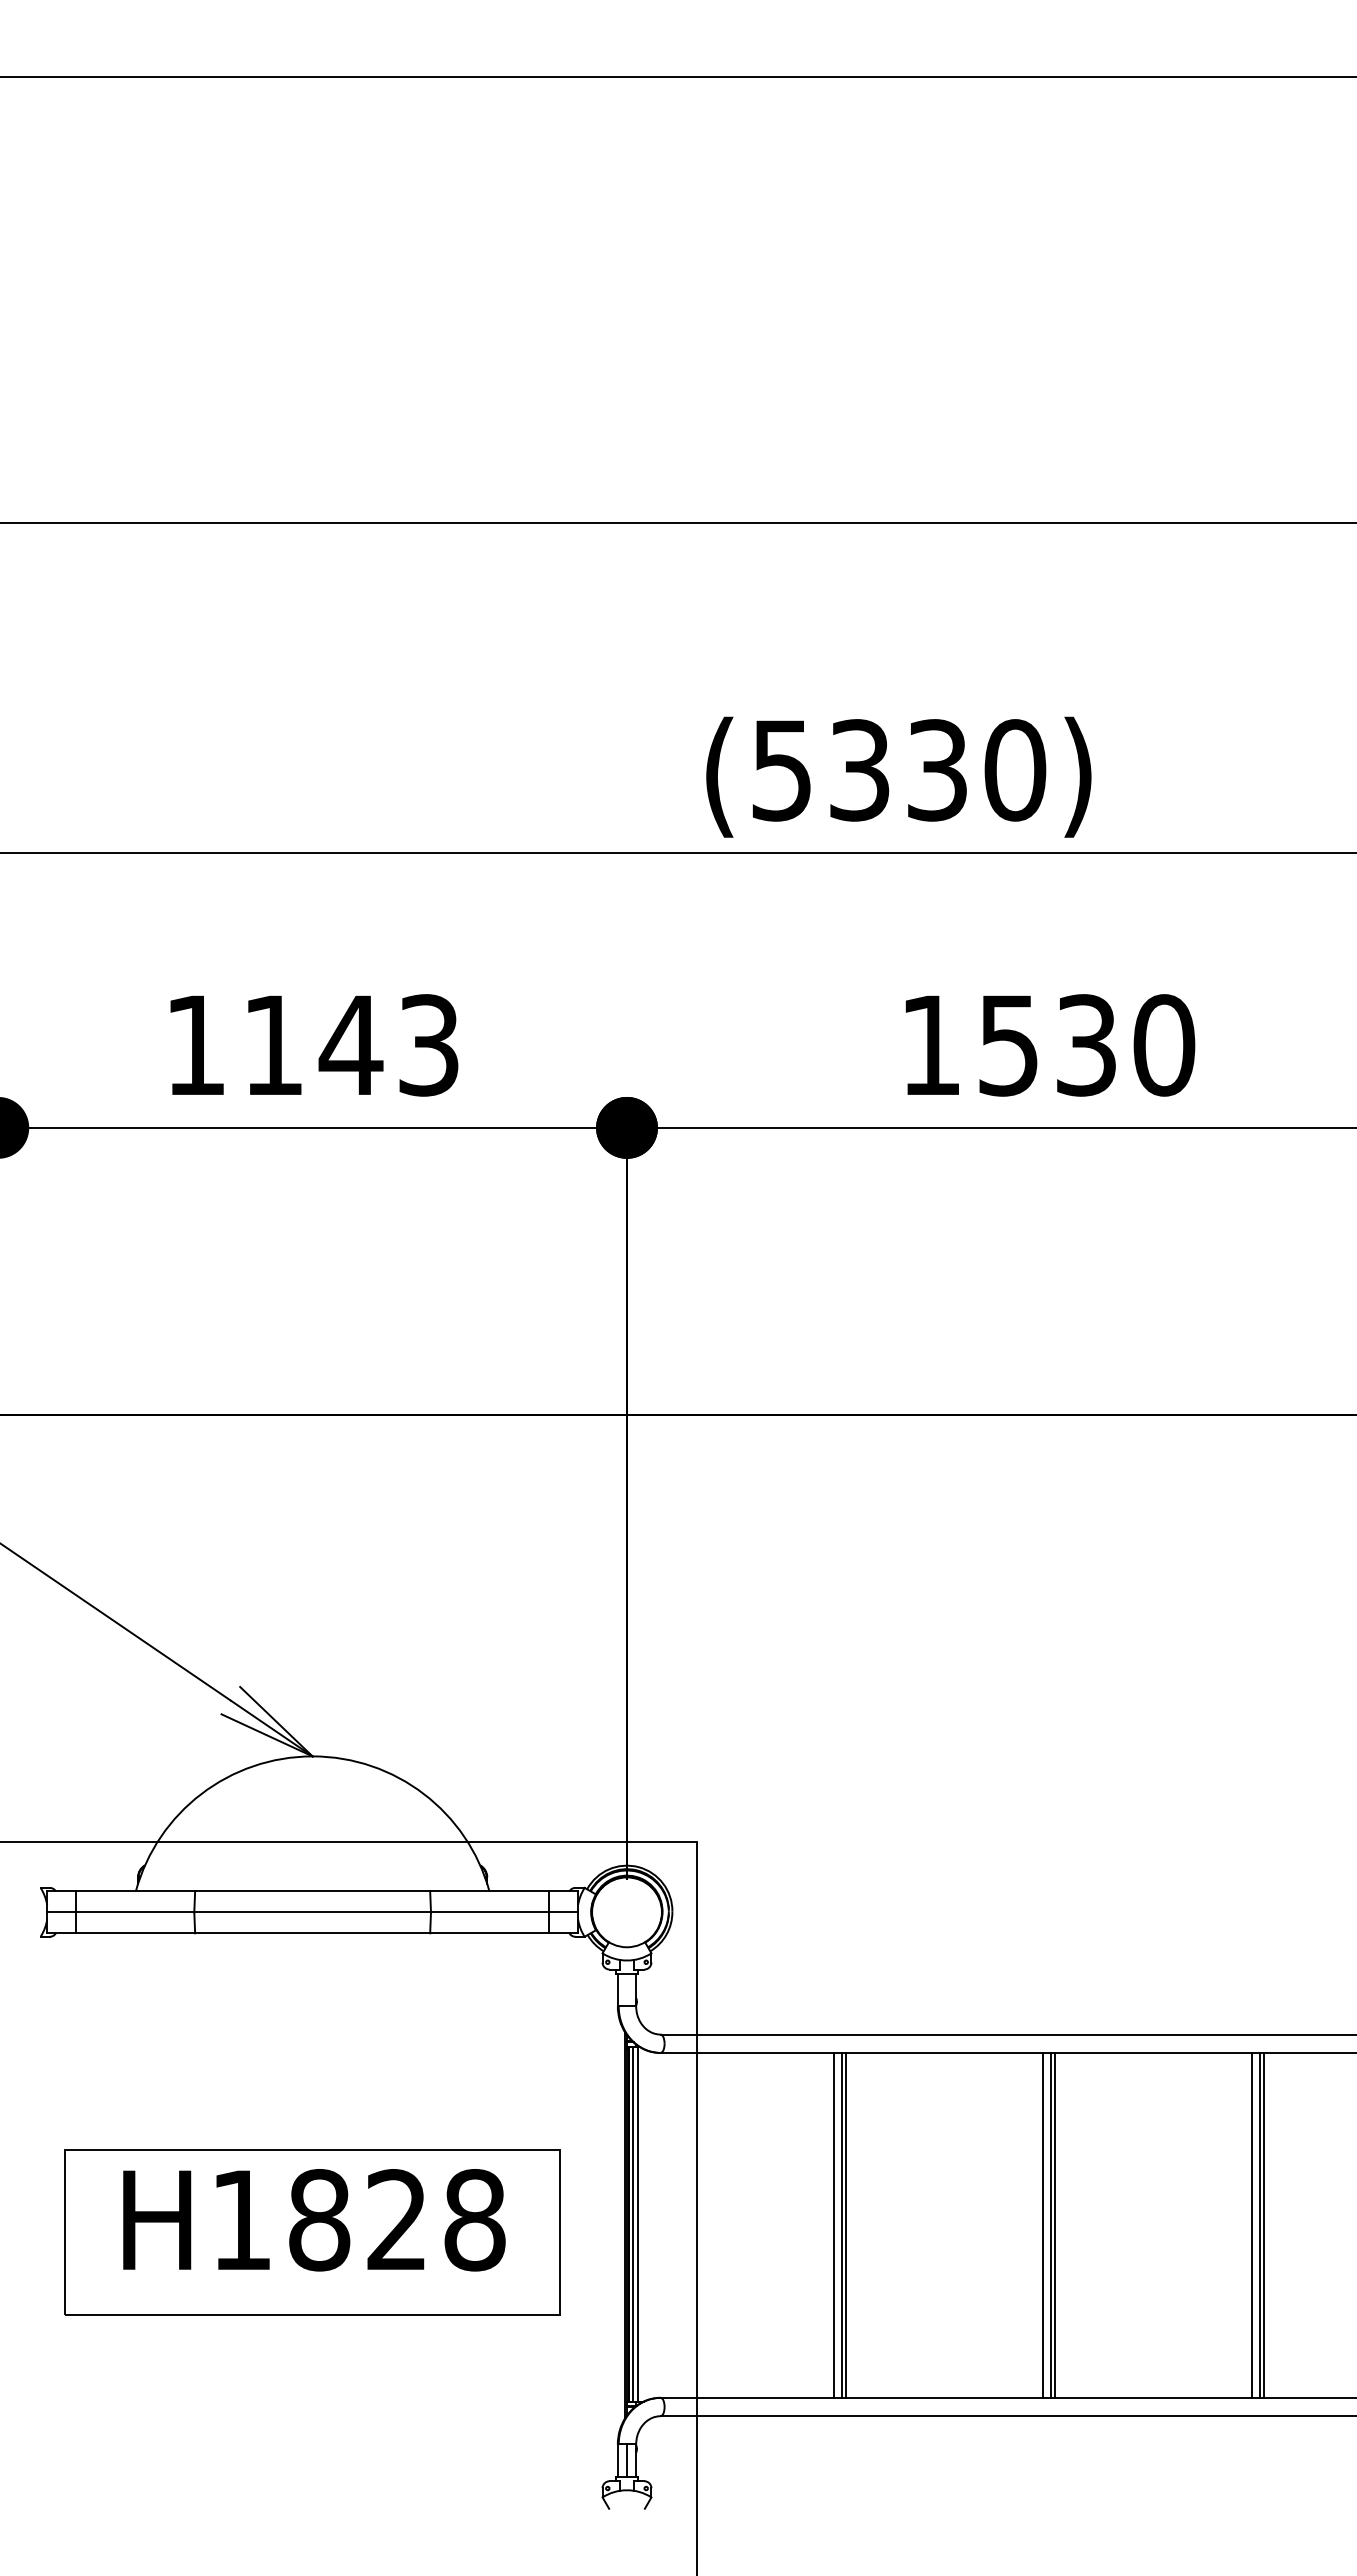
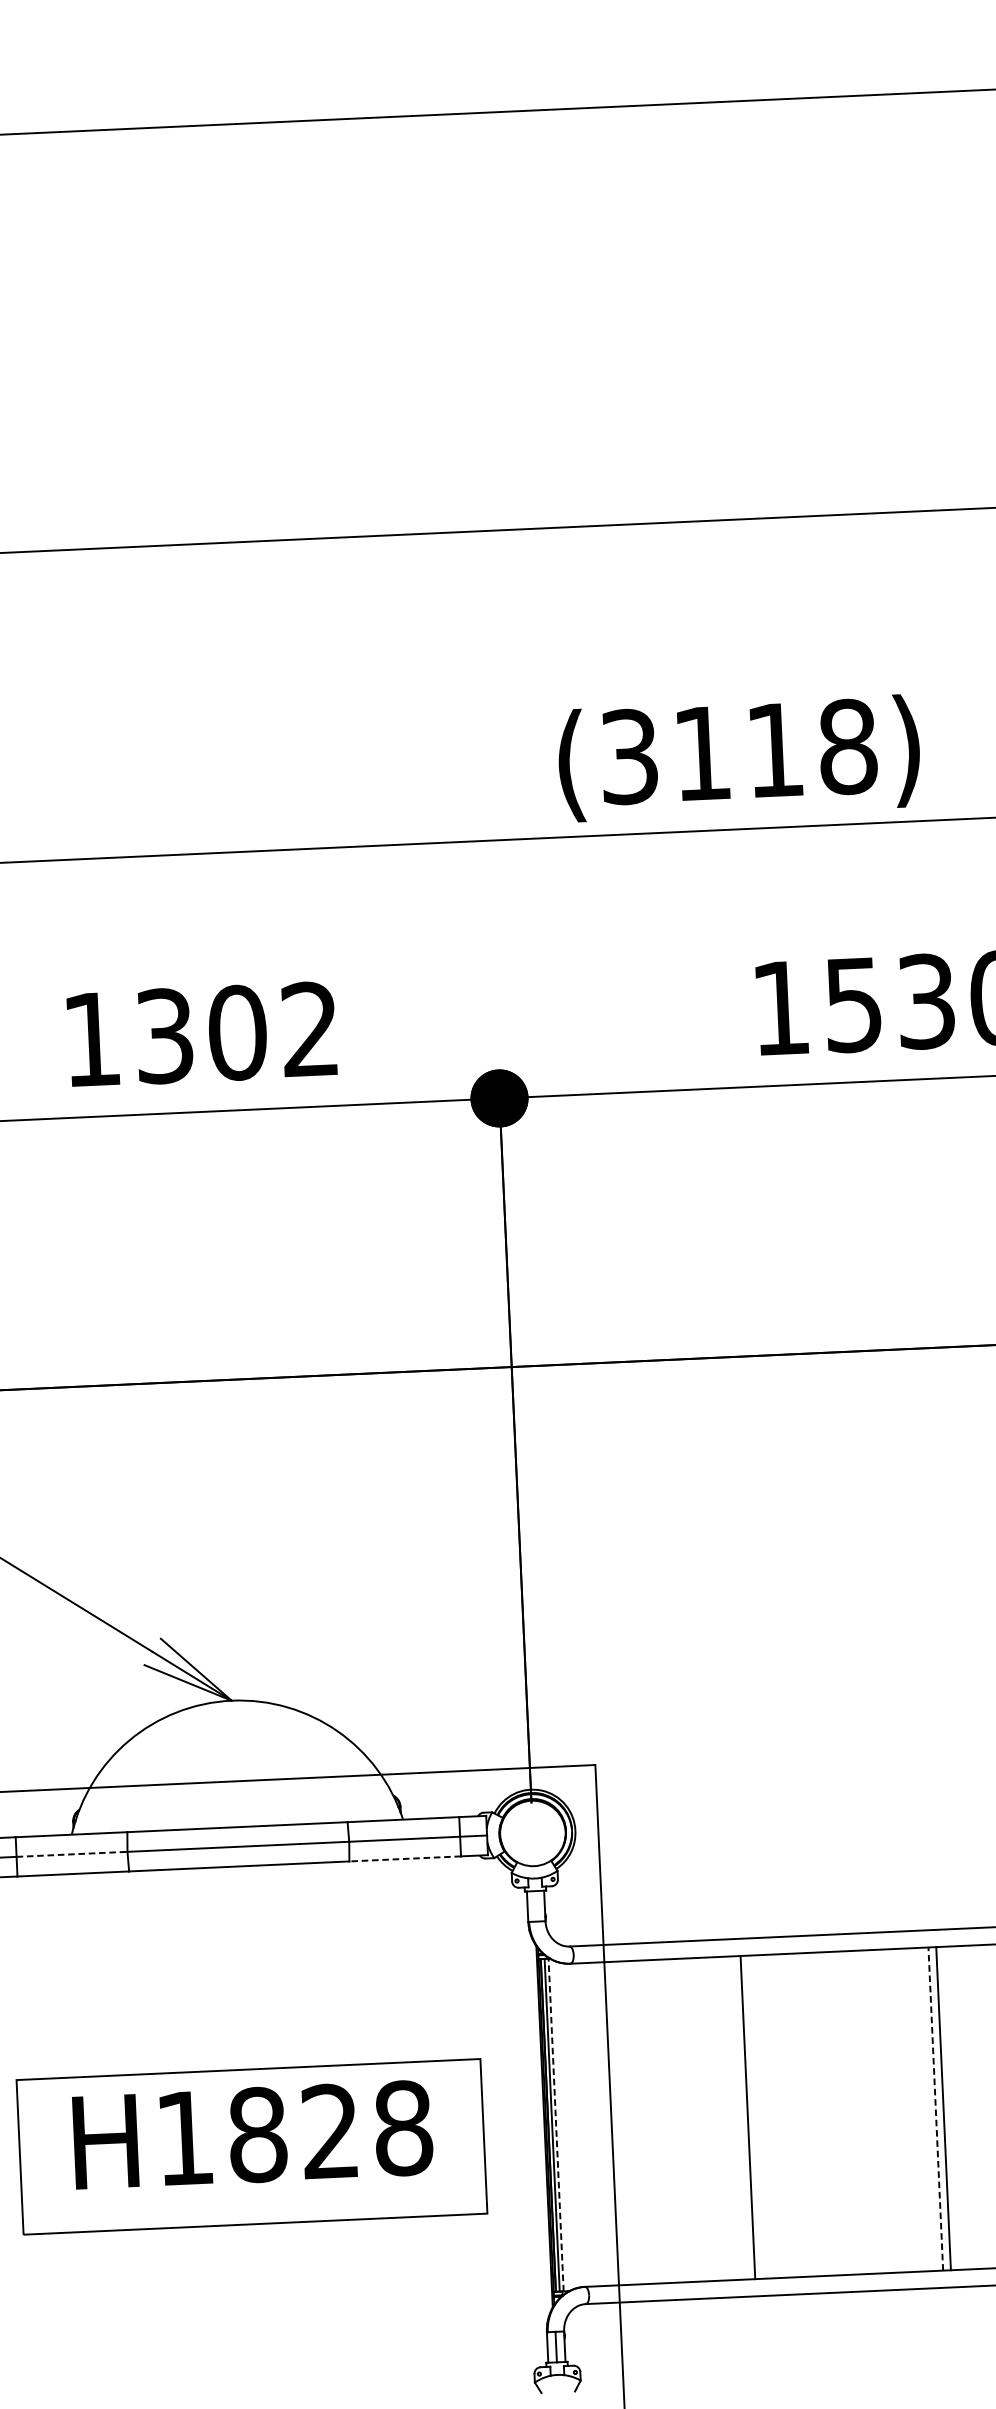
text: (899, 770) -> (739, 752), (5330) -> (3118)
text: (351, 1045) -> (237, 1032), 1143 -> 1302
line: (135, 1912) -> (72, 1854), solid -> dashed
line: (489, 1933) -> (404, 1859), solid -> dashed
line: (637, 2224) -> (556, 2125), solid -> dashed
line: (833, 2224) -> (739, 2117), removed
line: (846, 2224) -> (751, 2116), removed
line: (1042, 2224) -> (935, 2108), solid -> dashed
line: (1055, 2224) -> (947, 2107), removed

